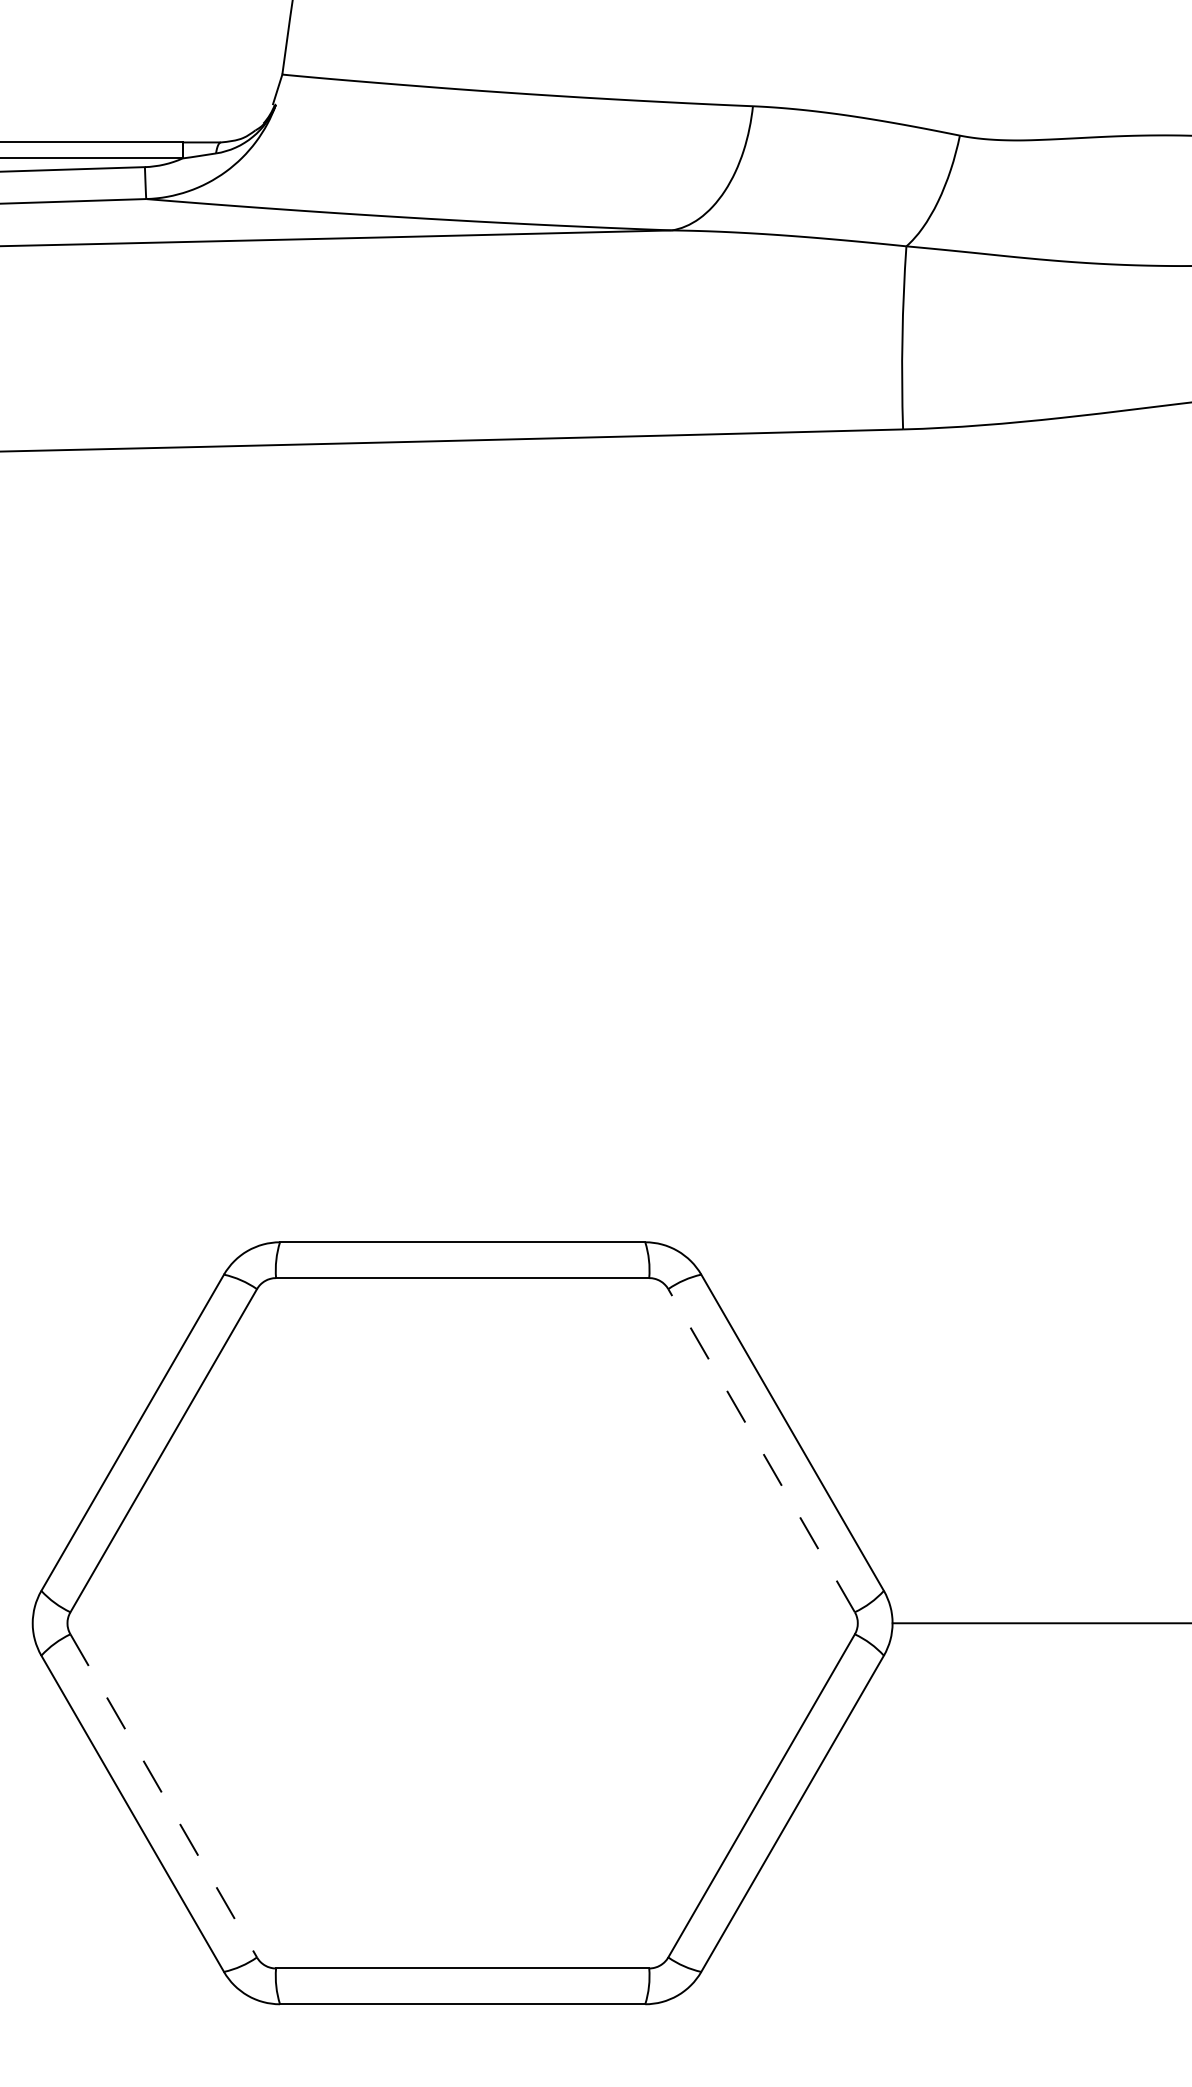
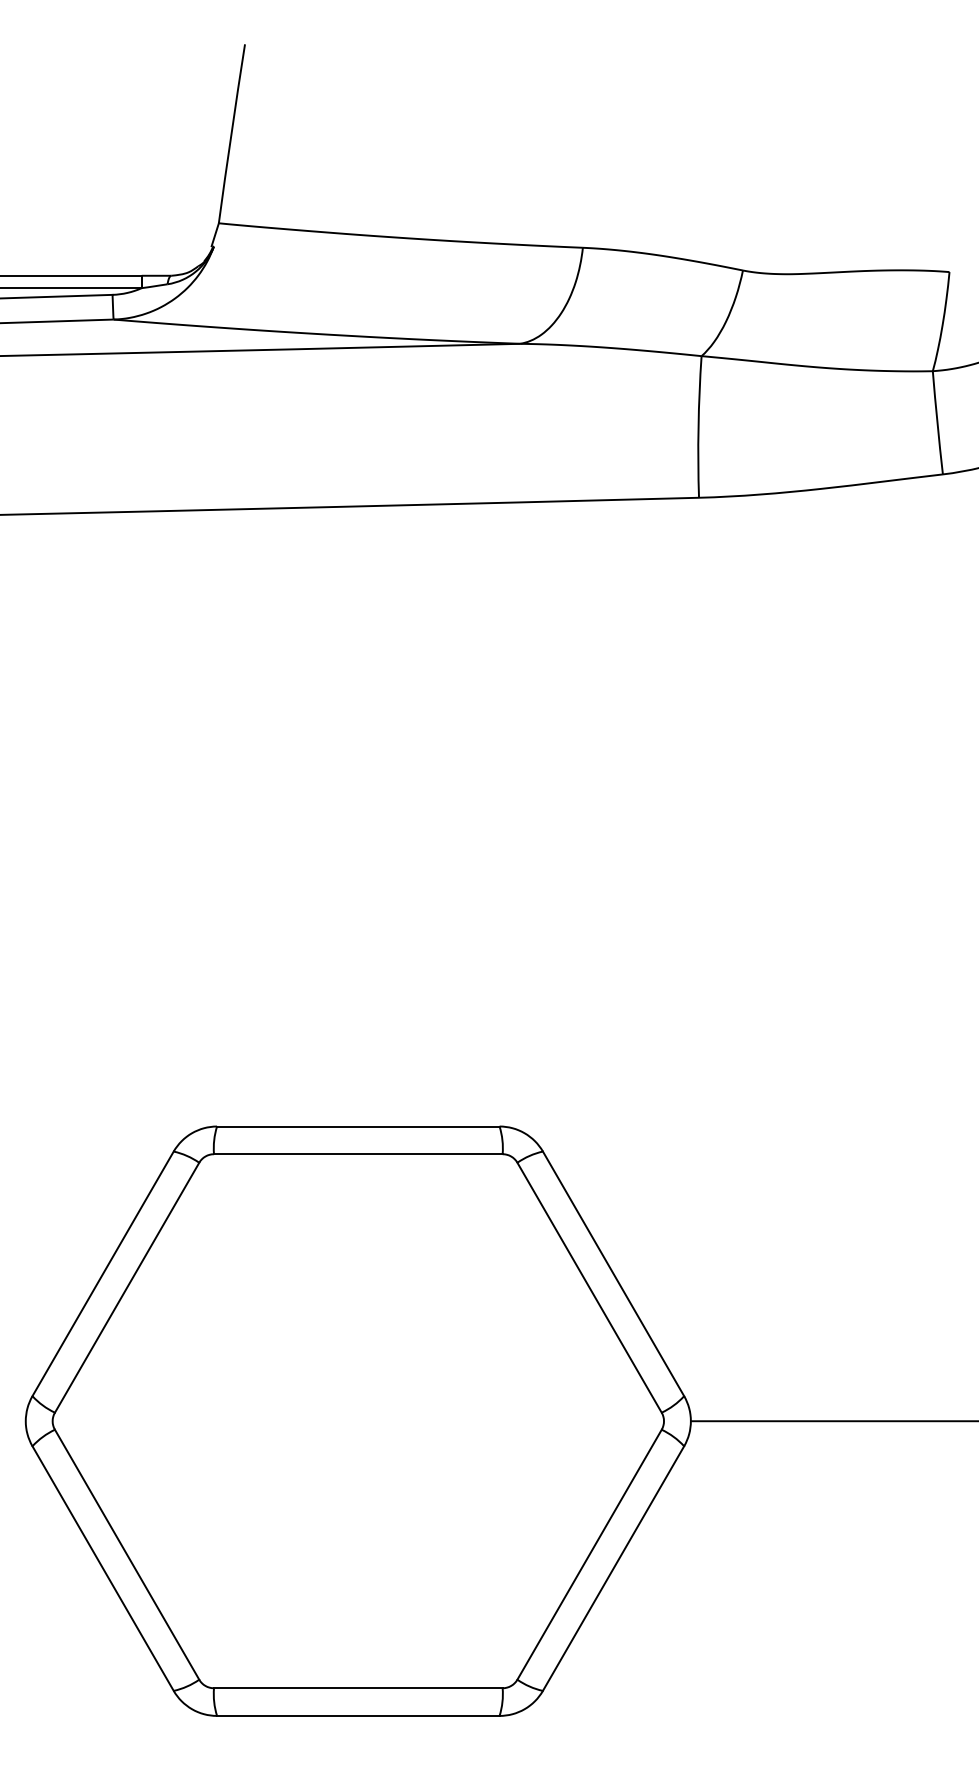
line: (761, 1450) -> (589, 1287), dashed -> solid
line: (164, 1796) -> (127, 1555), dashed -> solid

